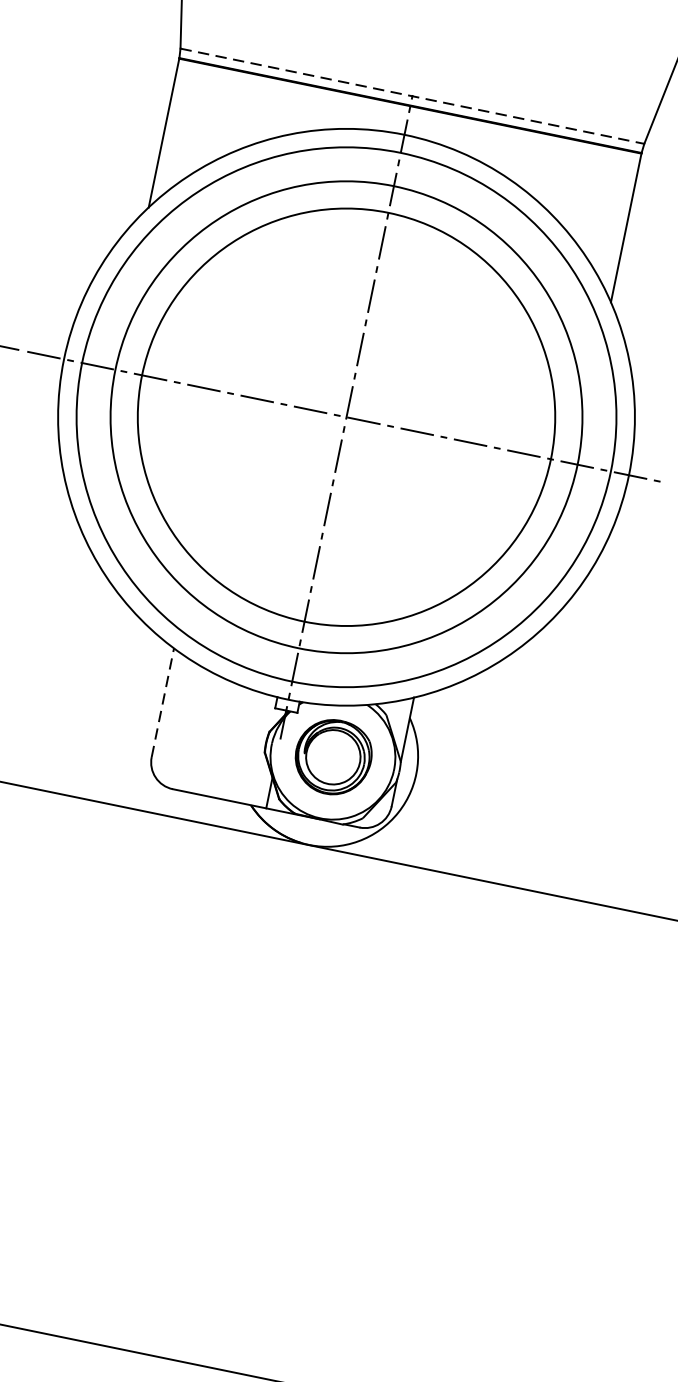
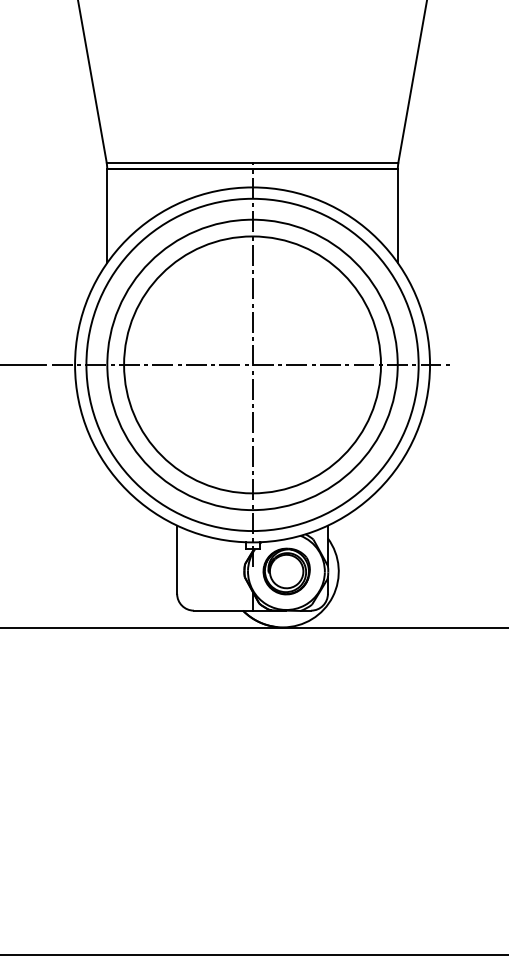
line: (412, 96) -> (252, 163), dashed -> solid
line: (163, 702) -> (177, 559), dashed -> solid

